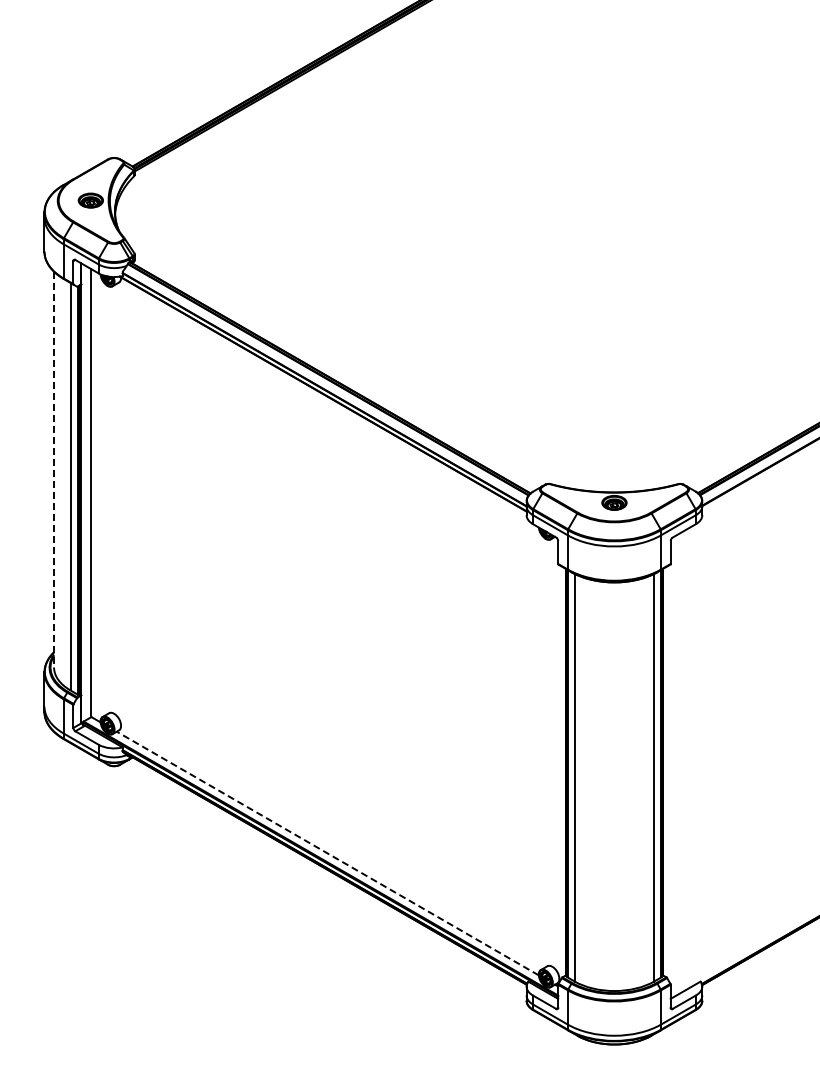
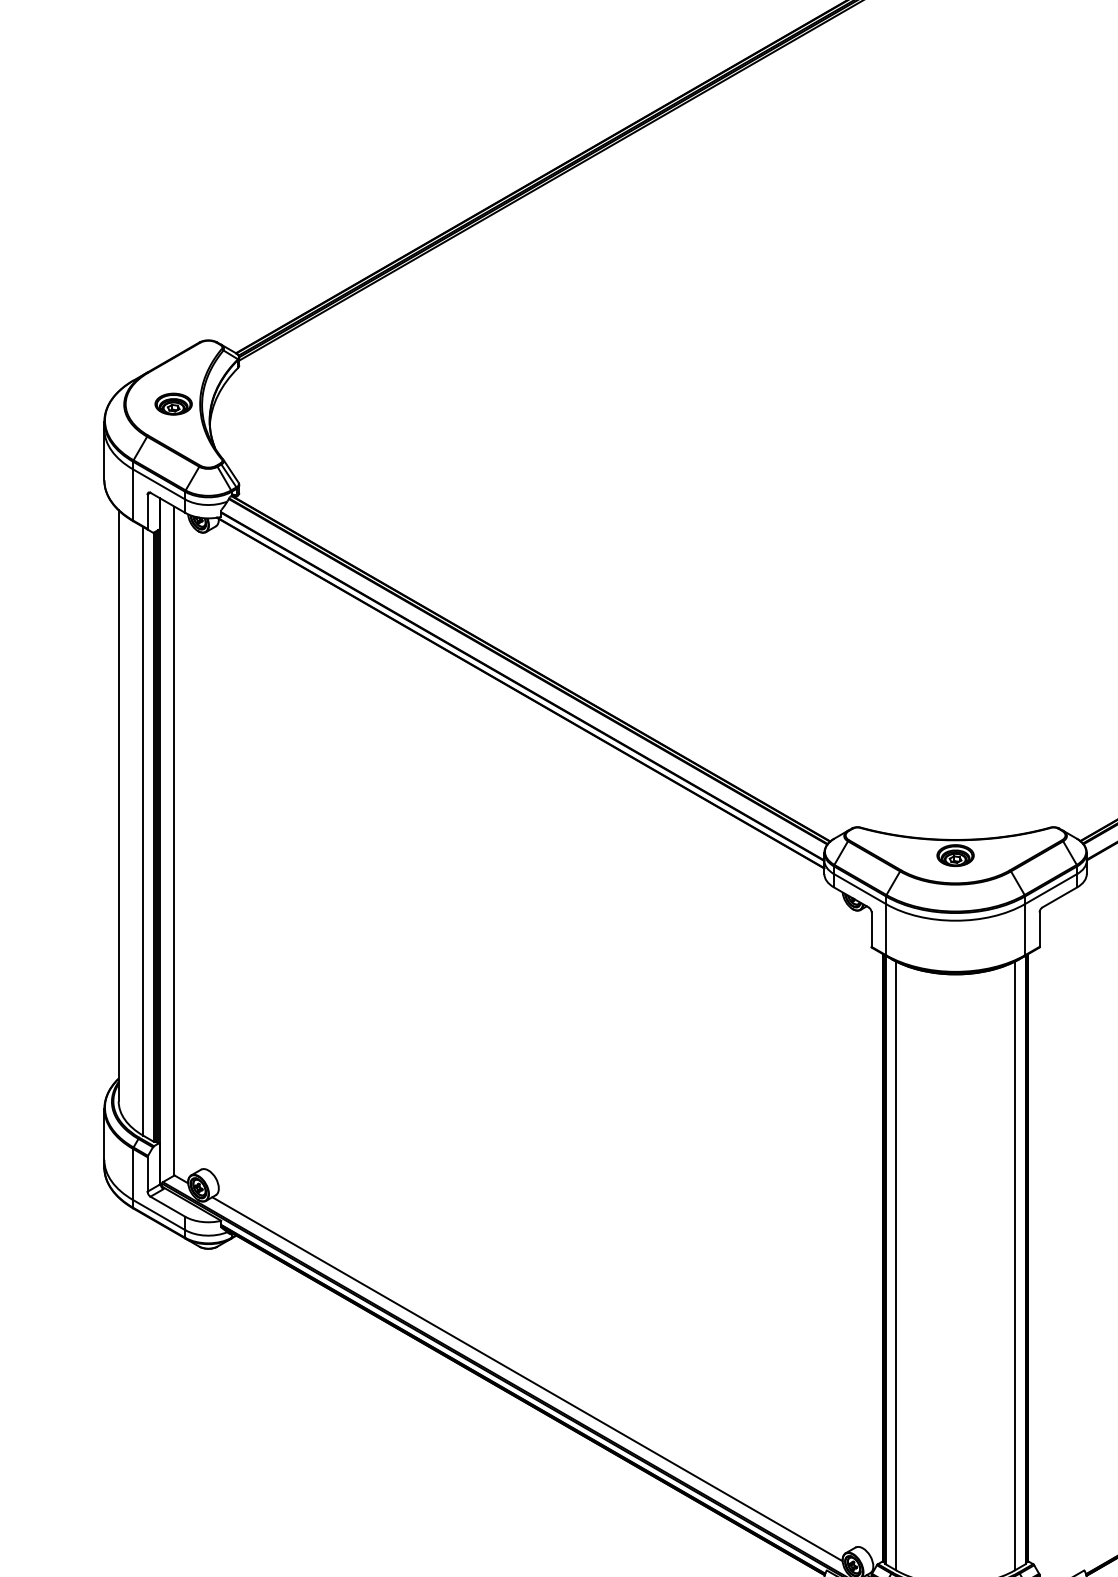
line: (54, 469) -> (119, 805), dashed -> solid
line: (327, 853) -> (527, 1379), dashed -> solid

